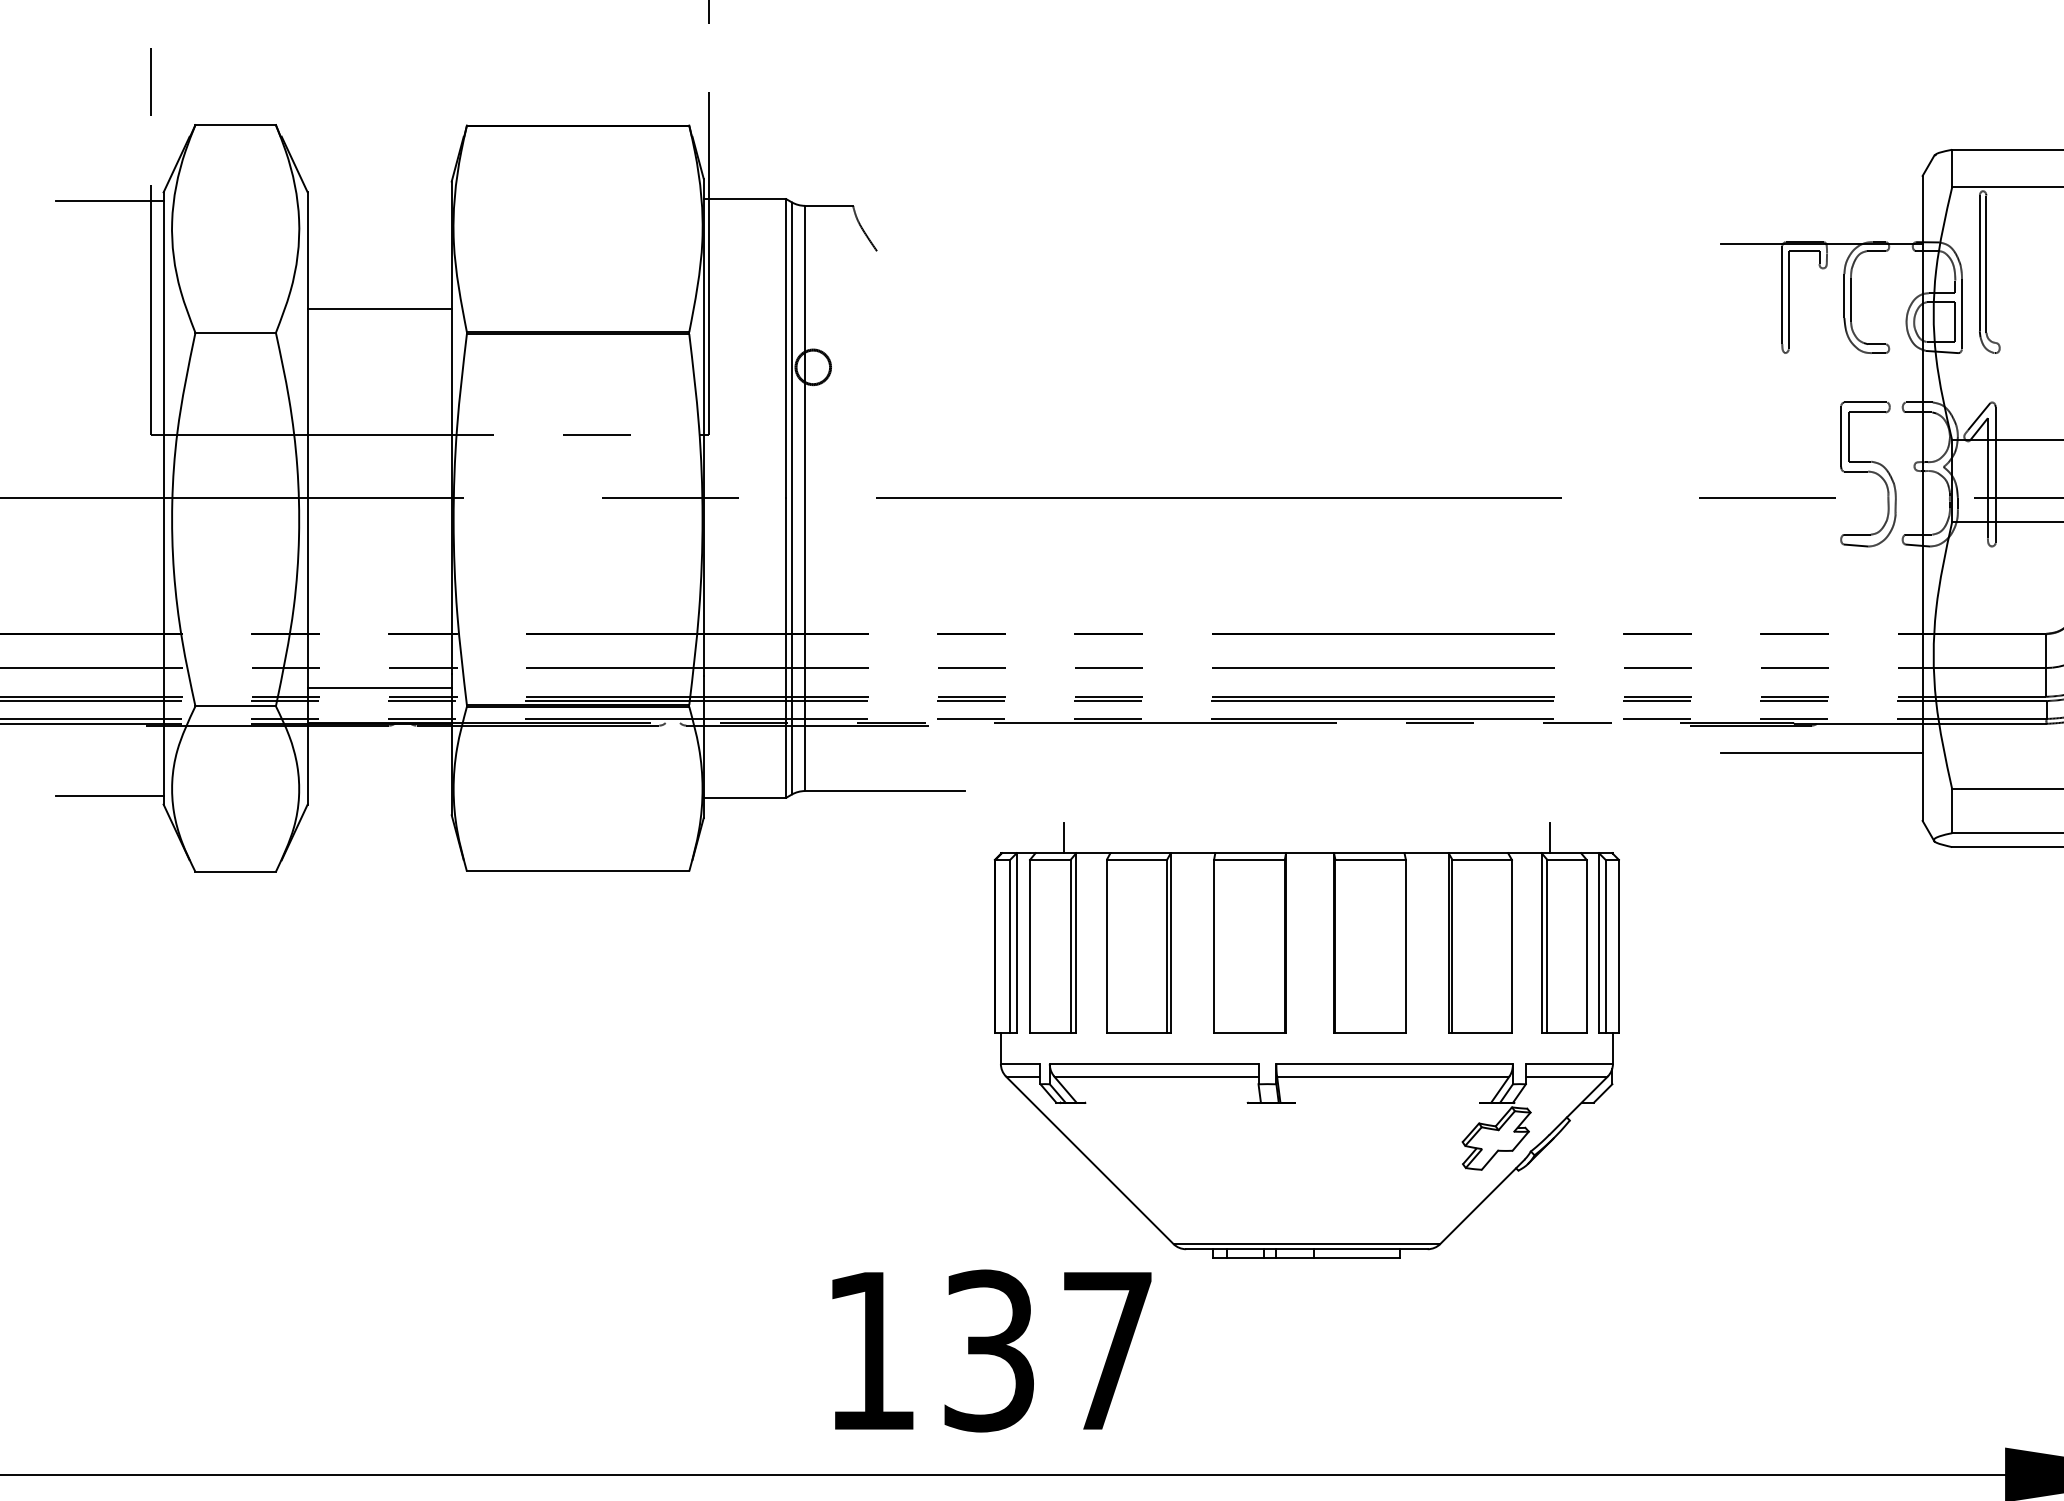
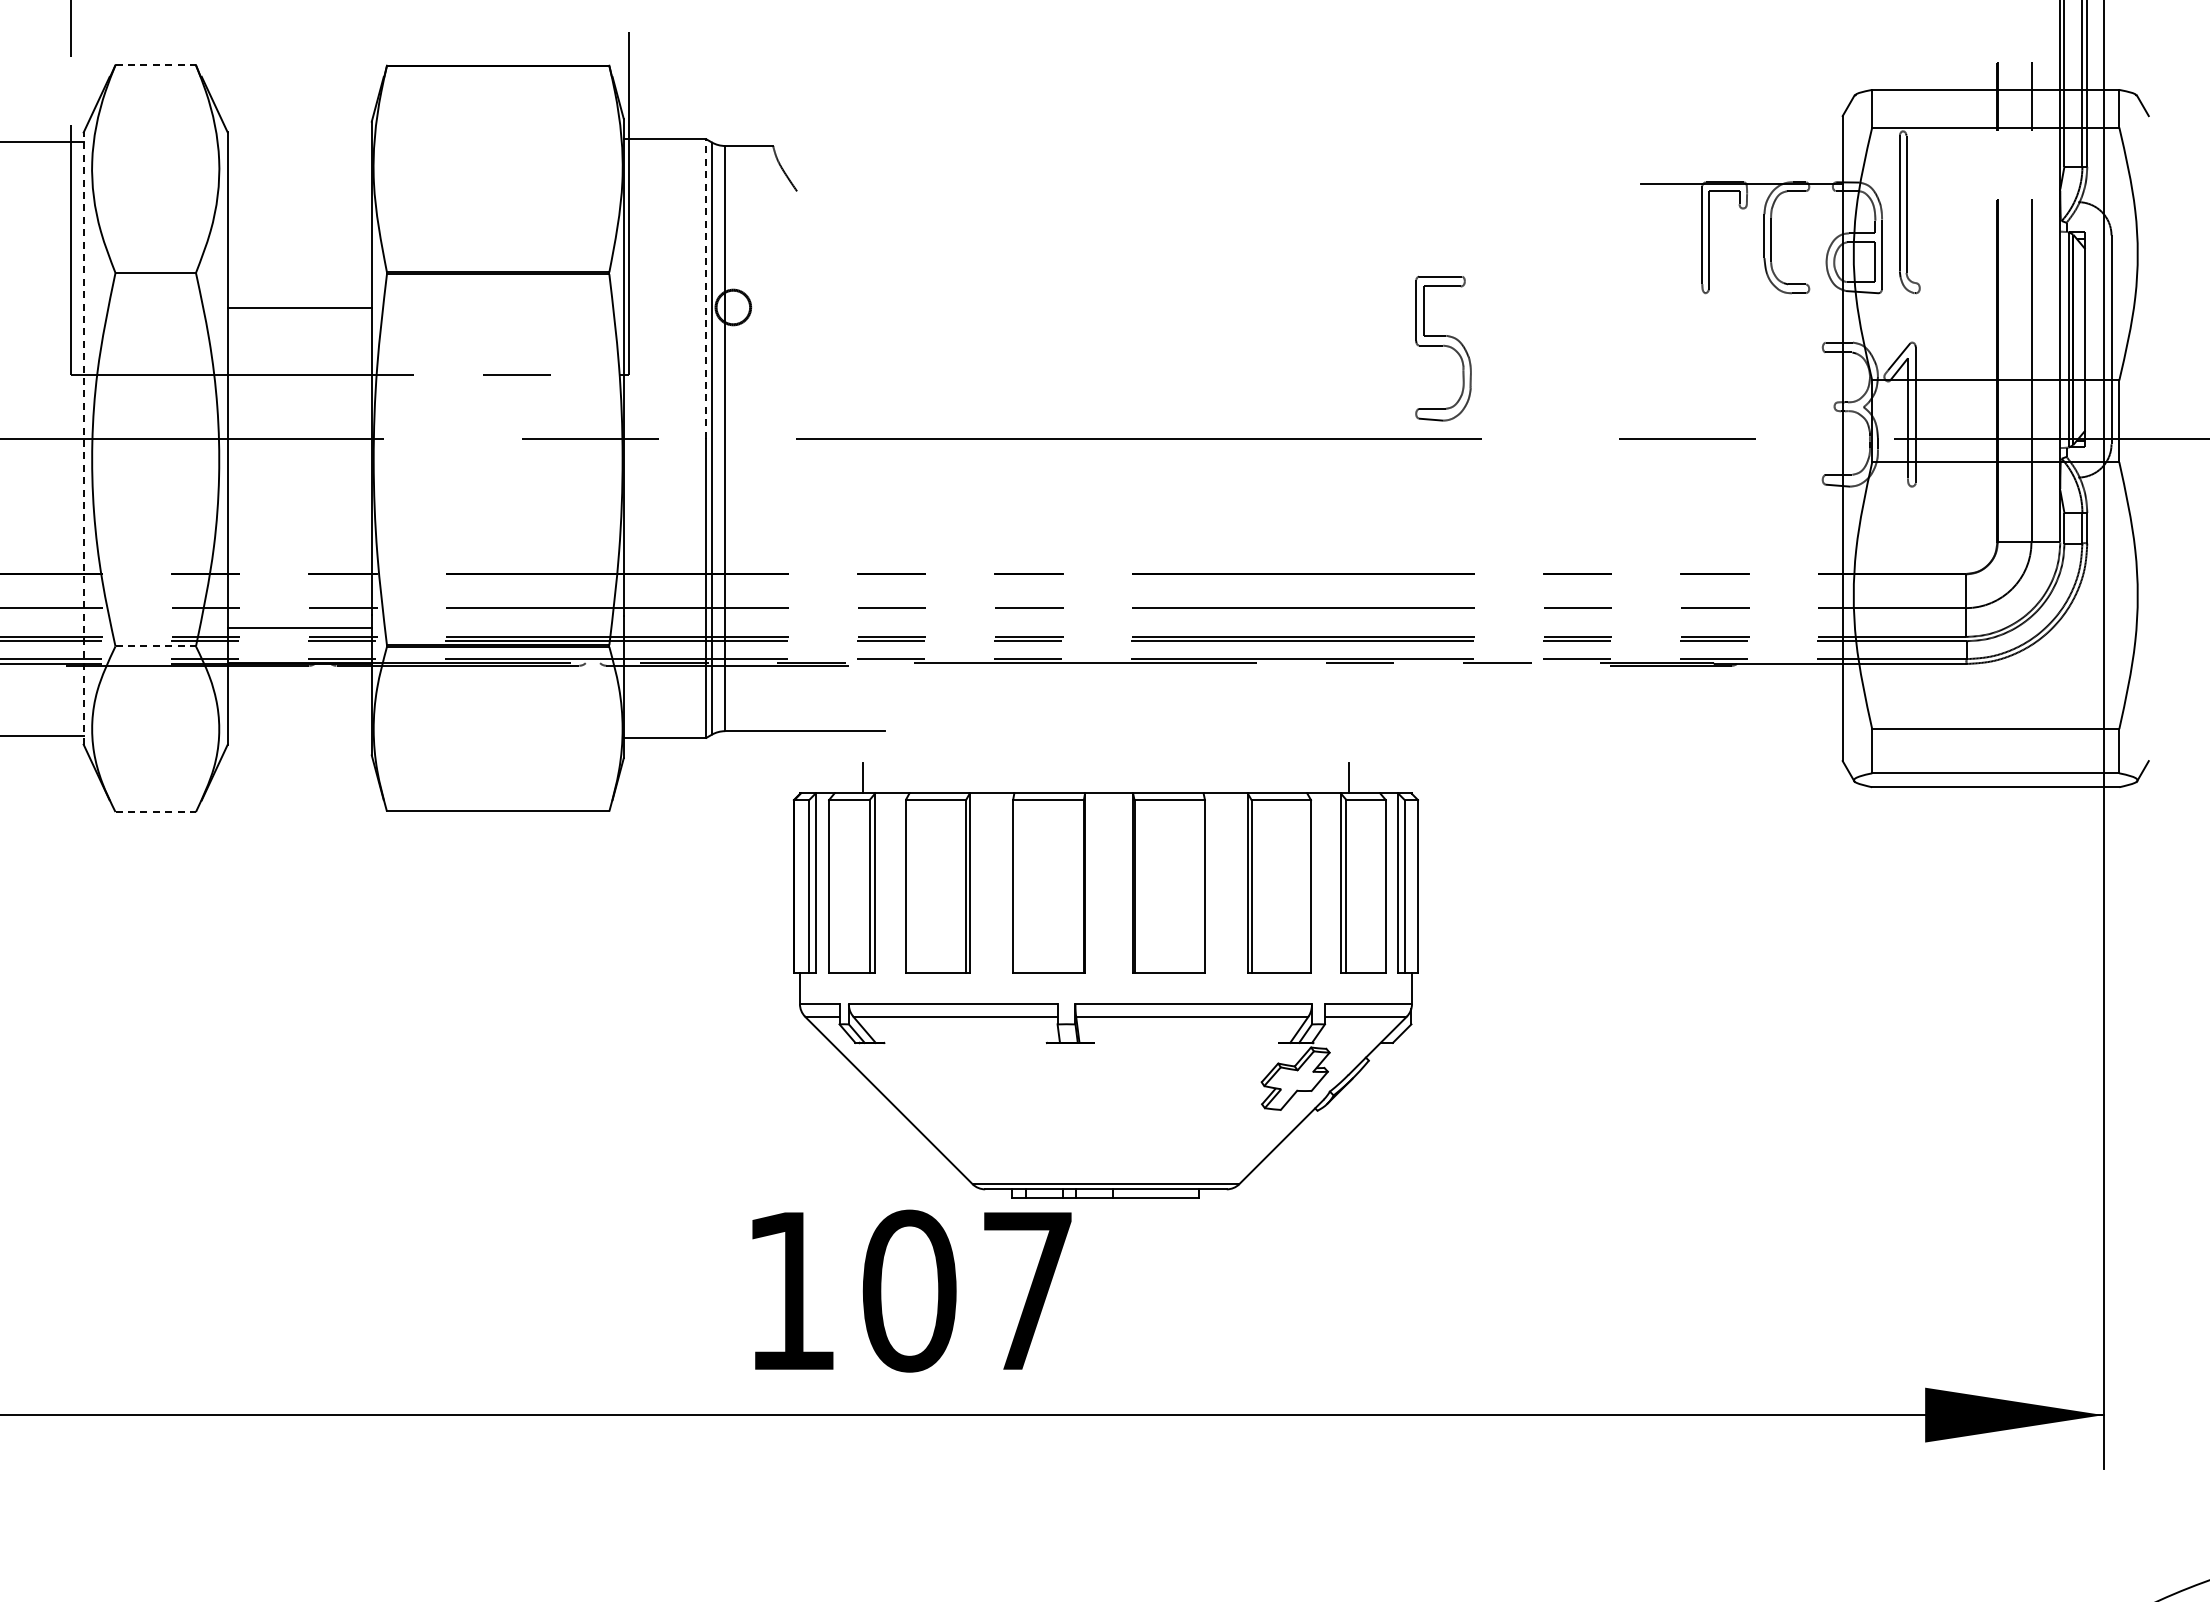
line: (236, 125) -> (156, 65), solid -> dashed
line: (379, 309) -> (299, 307), moved
line: (786, 348) -> (706, 288), solid -> dashed
part: (1868, 474) -> (1443, 348), moved
line: (163, 498) -> (83, 438), solid -> dashed
line: (236, 706) -> (156, 646), solid -> dashed
line: (1821, 753) -> (1741, 693), removed
line: (236, 872) -> (156, 812), solid -> dashed
part: (1306, 1040) -> (1105, 980), moved
text: (989, 1350) -> (909, 1290), 137 -> 107

